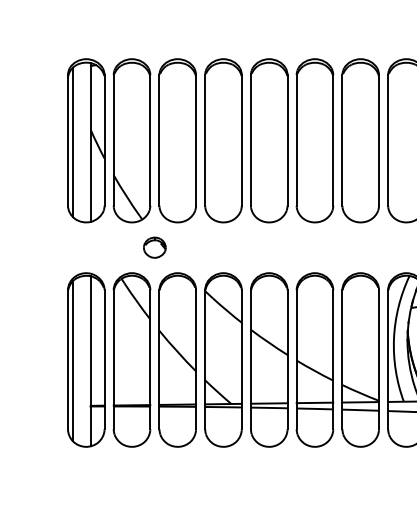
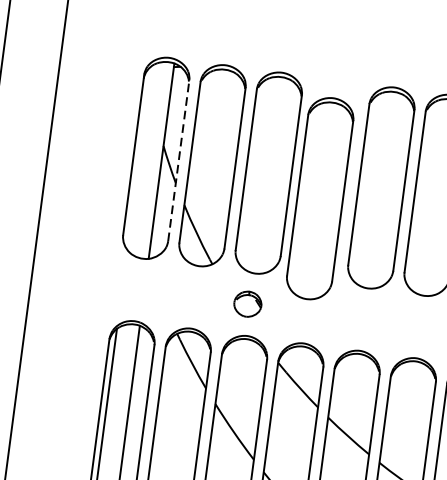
line: (104, 139) -> (178, 159), solid -> dashed
part: (223, 140) -> (320, 198), moved
line: (72, 142) -> (138, 158), removed
part: (154, 247) -> (247, 303), moved

